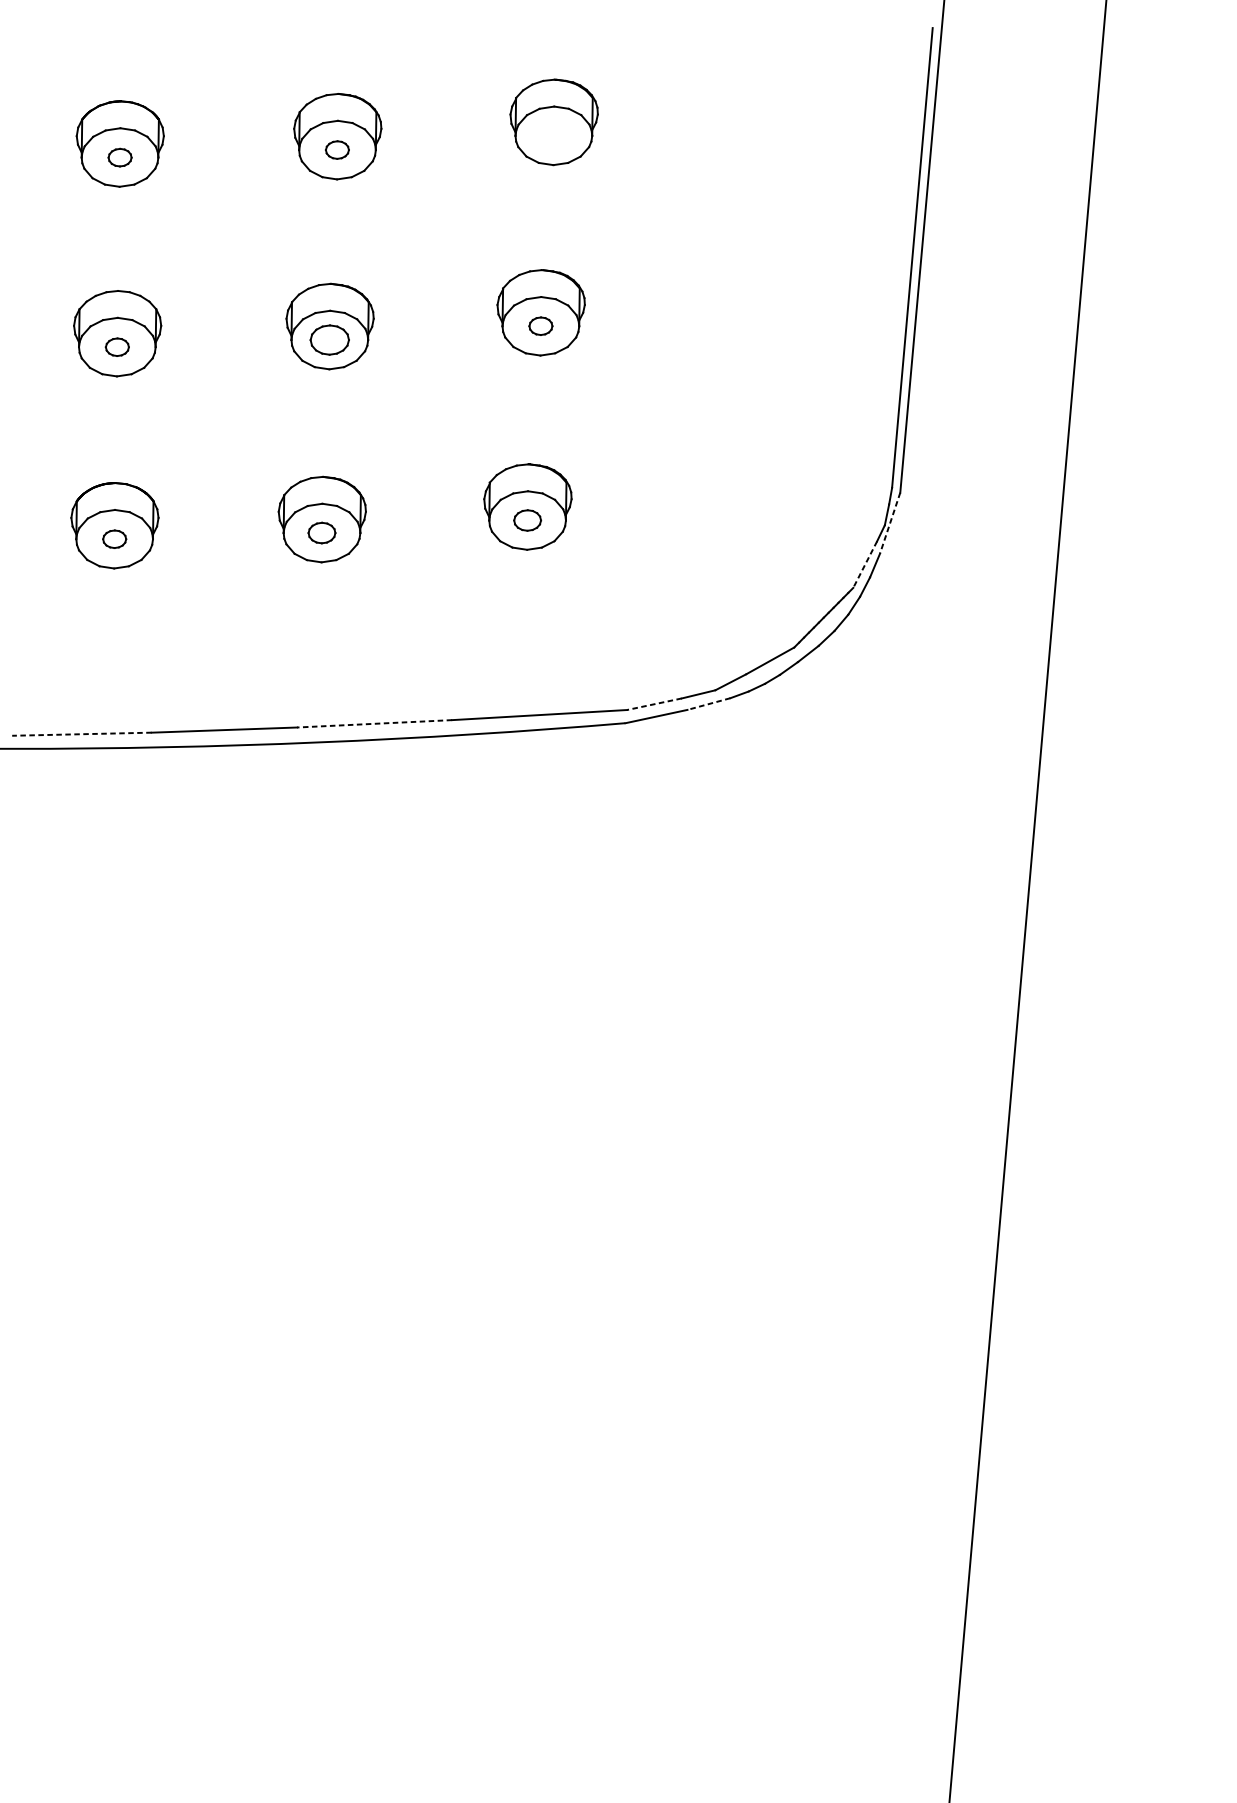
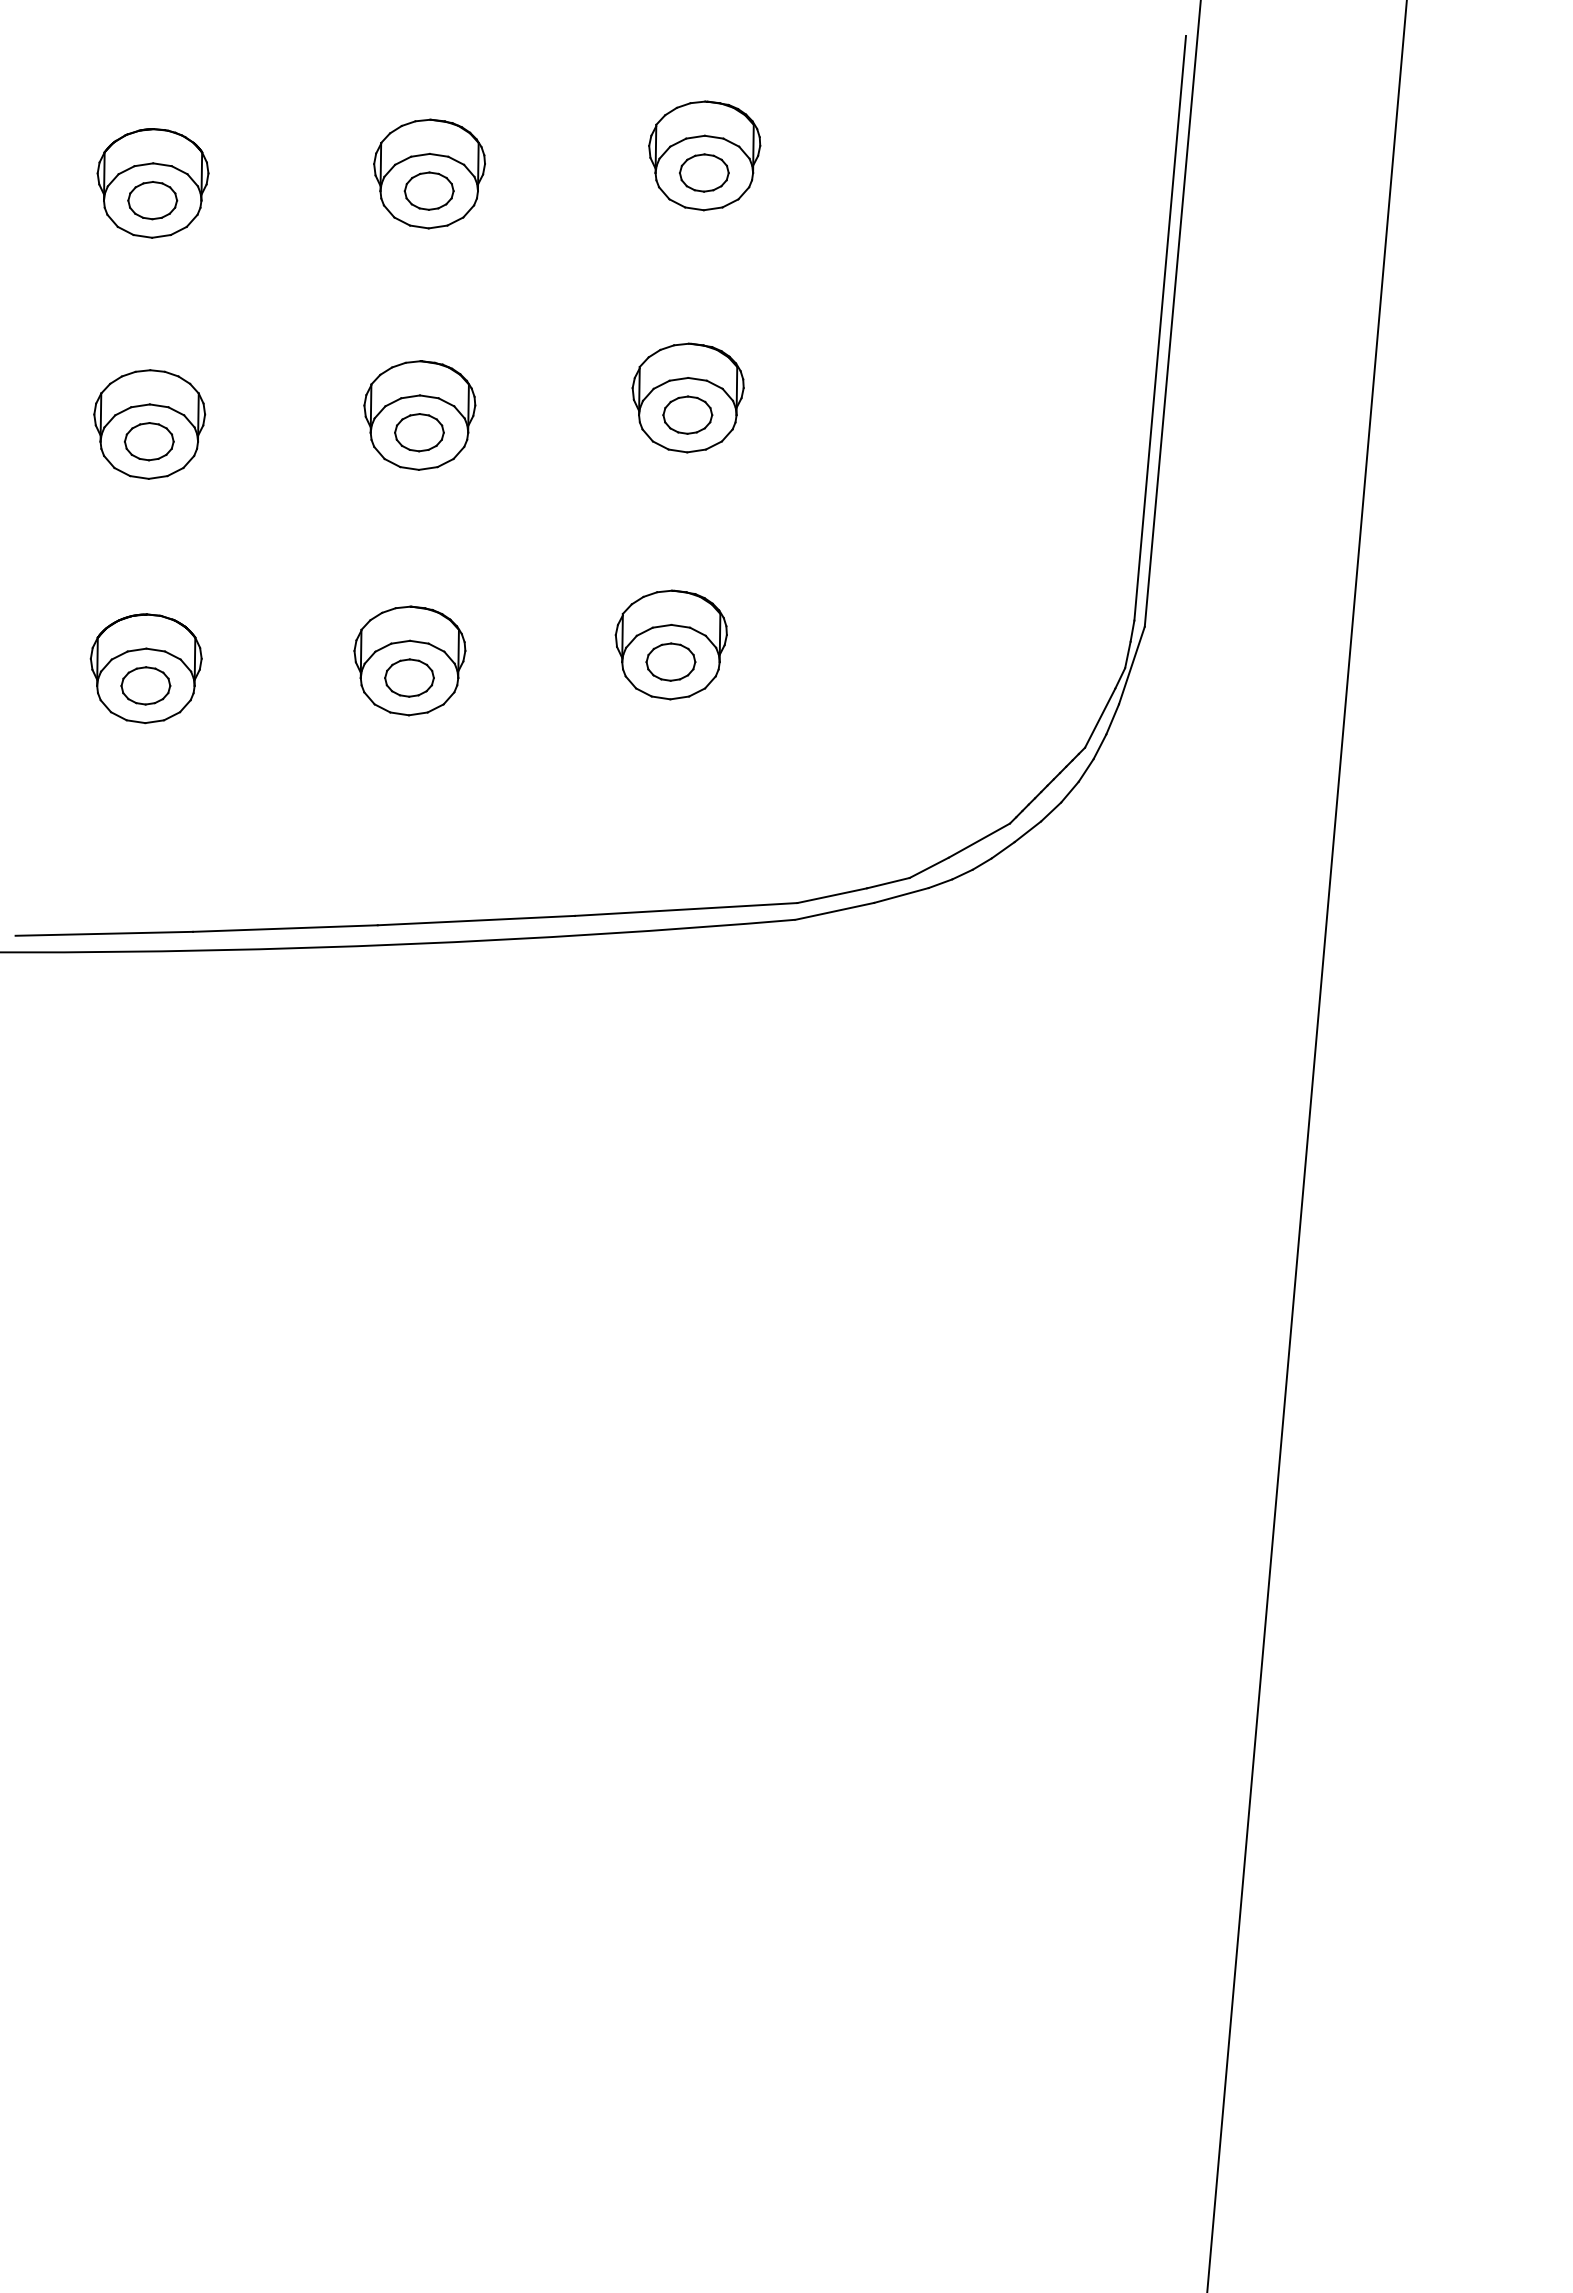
part: (554, 135) -> (704, 172), added
part: (336, 149) -> (428, 190), size x1.67
part: (119, 157) -> (152, 200), size x1.67
part: (540, 325) -> (687, 414), size x1.67
part: (117, 347) -> (149, 441), size x1.67
part: (527, 520) -> (670, 661), size x1.43
line: (889, 523) -> (1131, 665), dashed -> solid
part: (321, 532) -> (409, 677), size x1.43
part: (114, 538) -> (145, 685), size x1.67
line: (864, 564) -> (1099, 718), dashed -> solid
line: (654, 704) -> (832, 895), dashed -> solid
line: (708, 704) -> (901, 895), dashed -> solid
line: (374, 723) -> (476, 920), dashed -> solid
line: (82, 733) -> (104, 933), dashed -> solid

